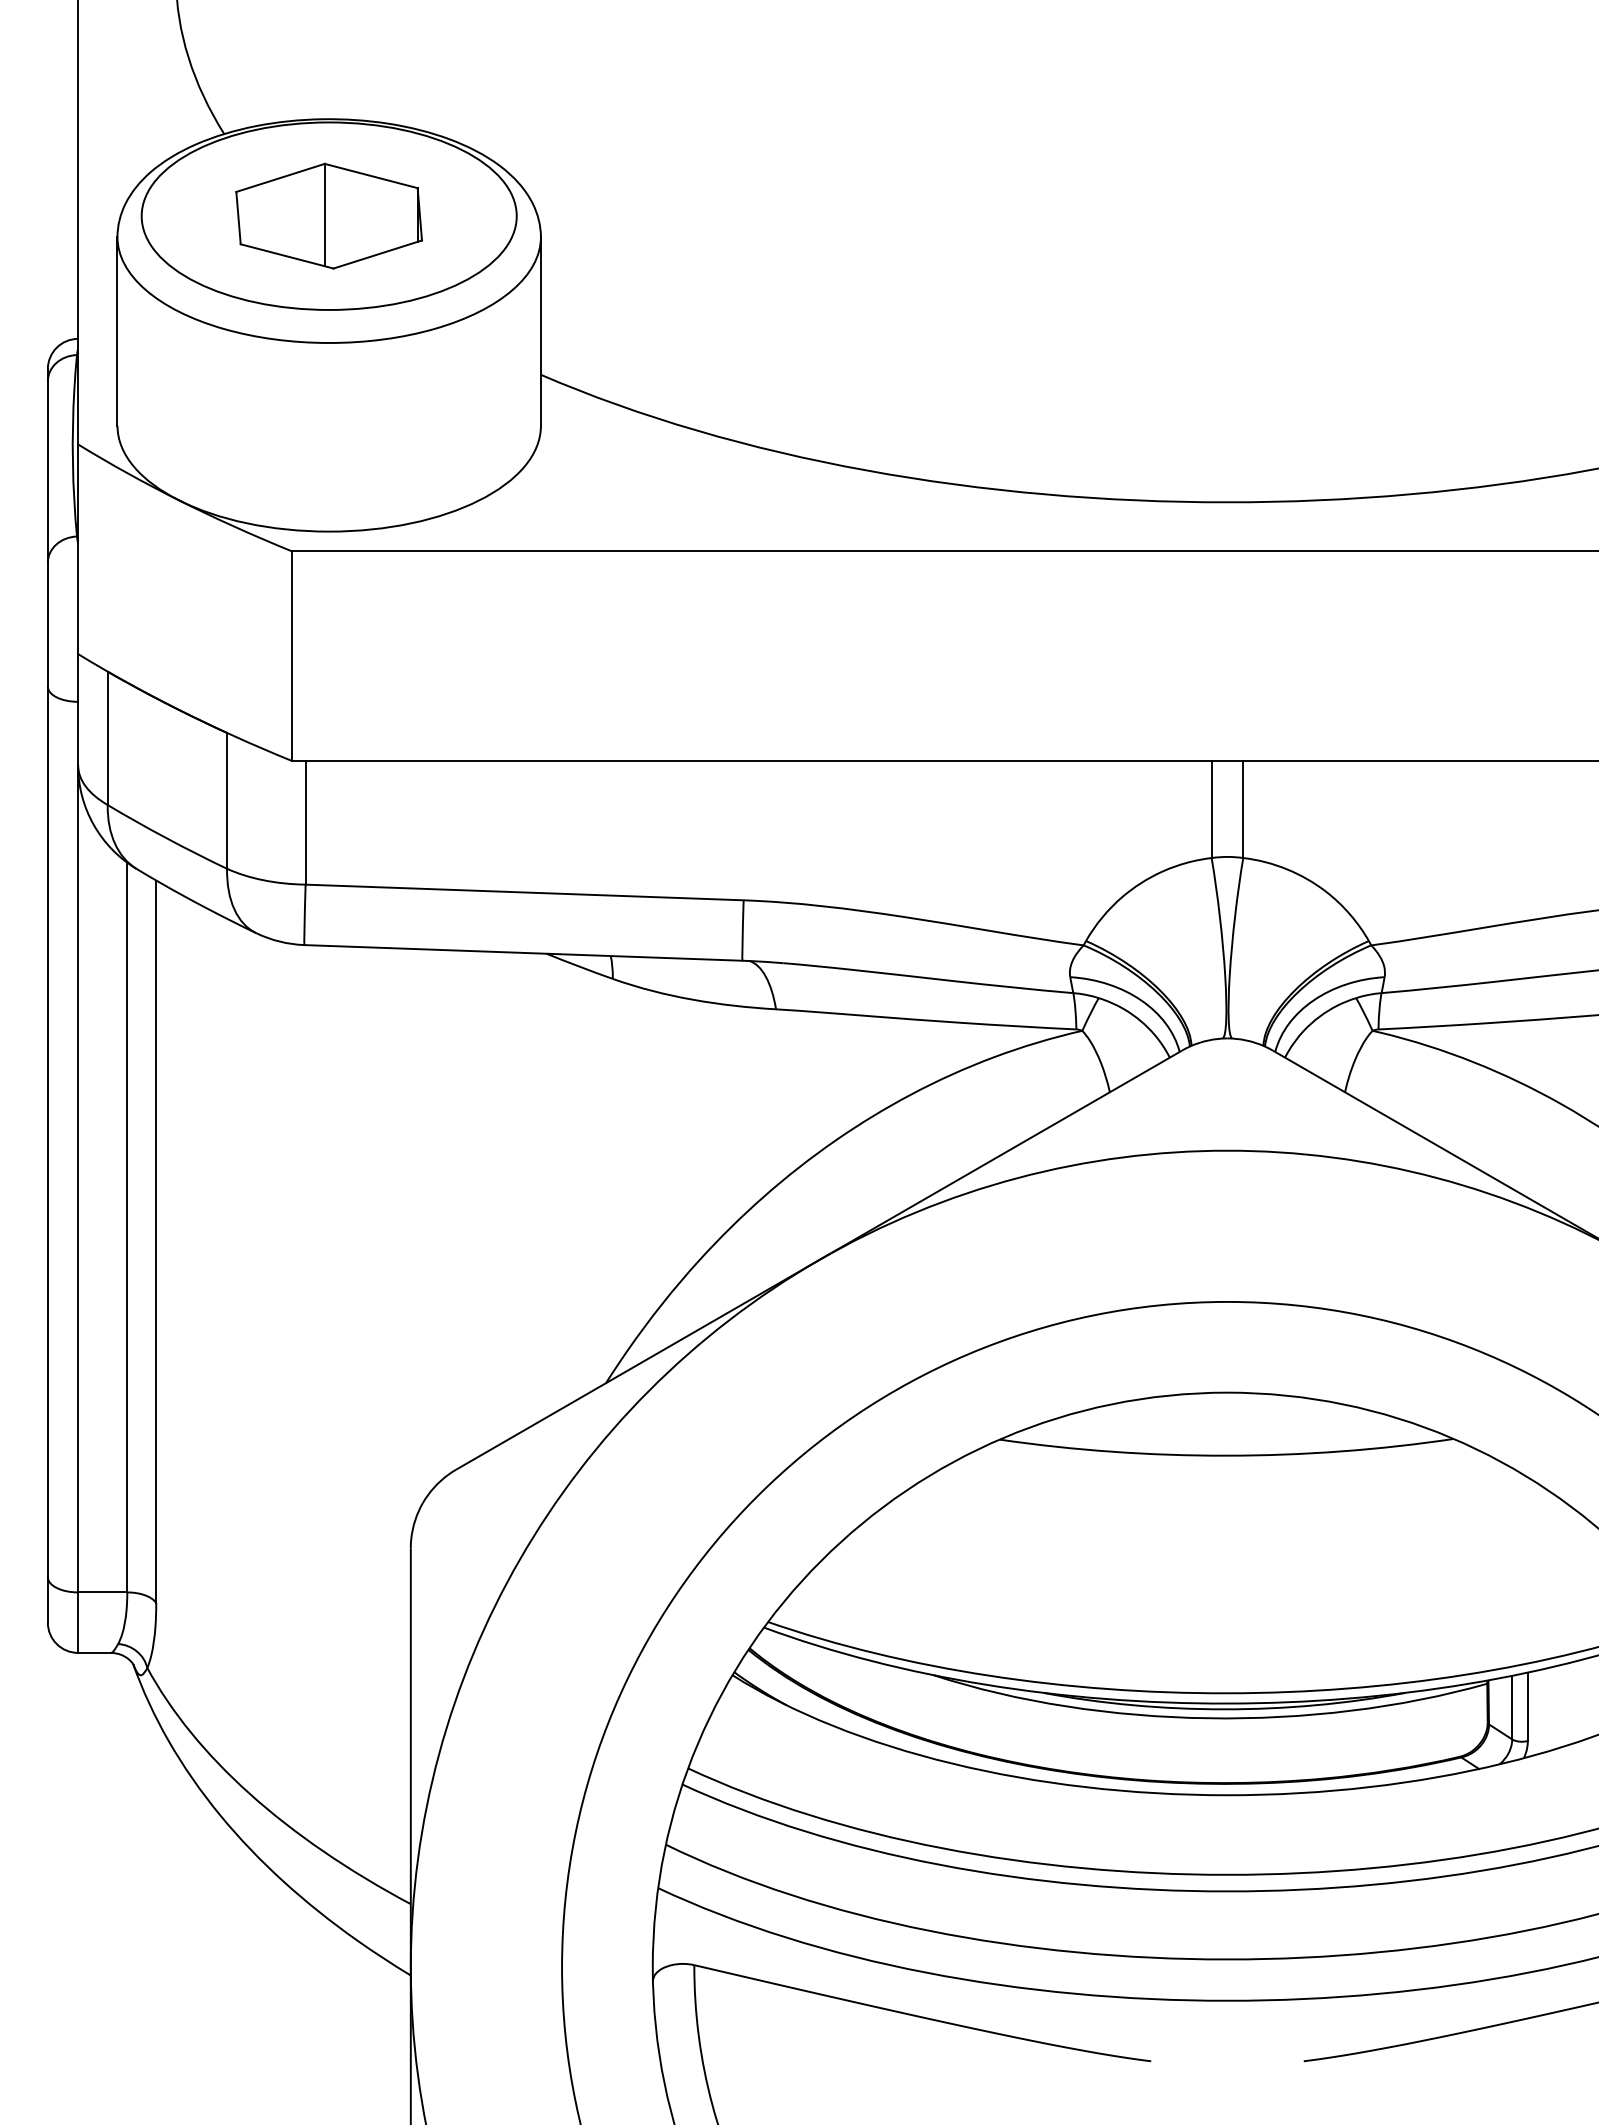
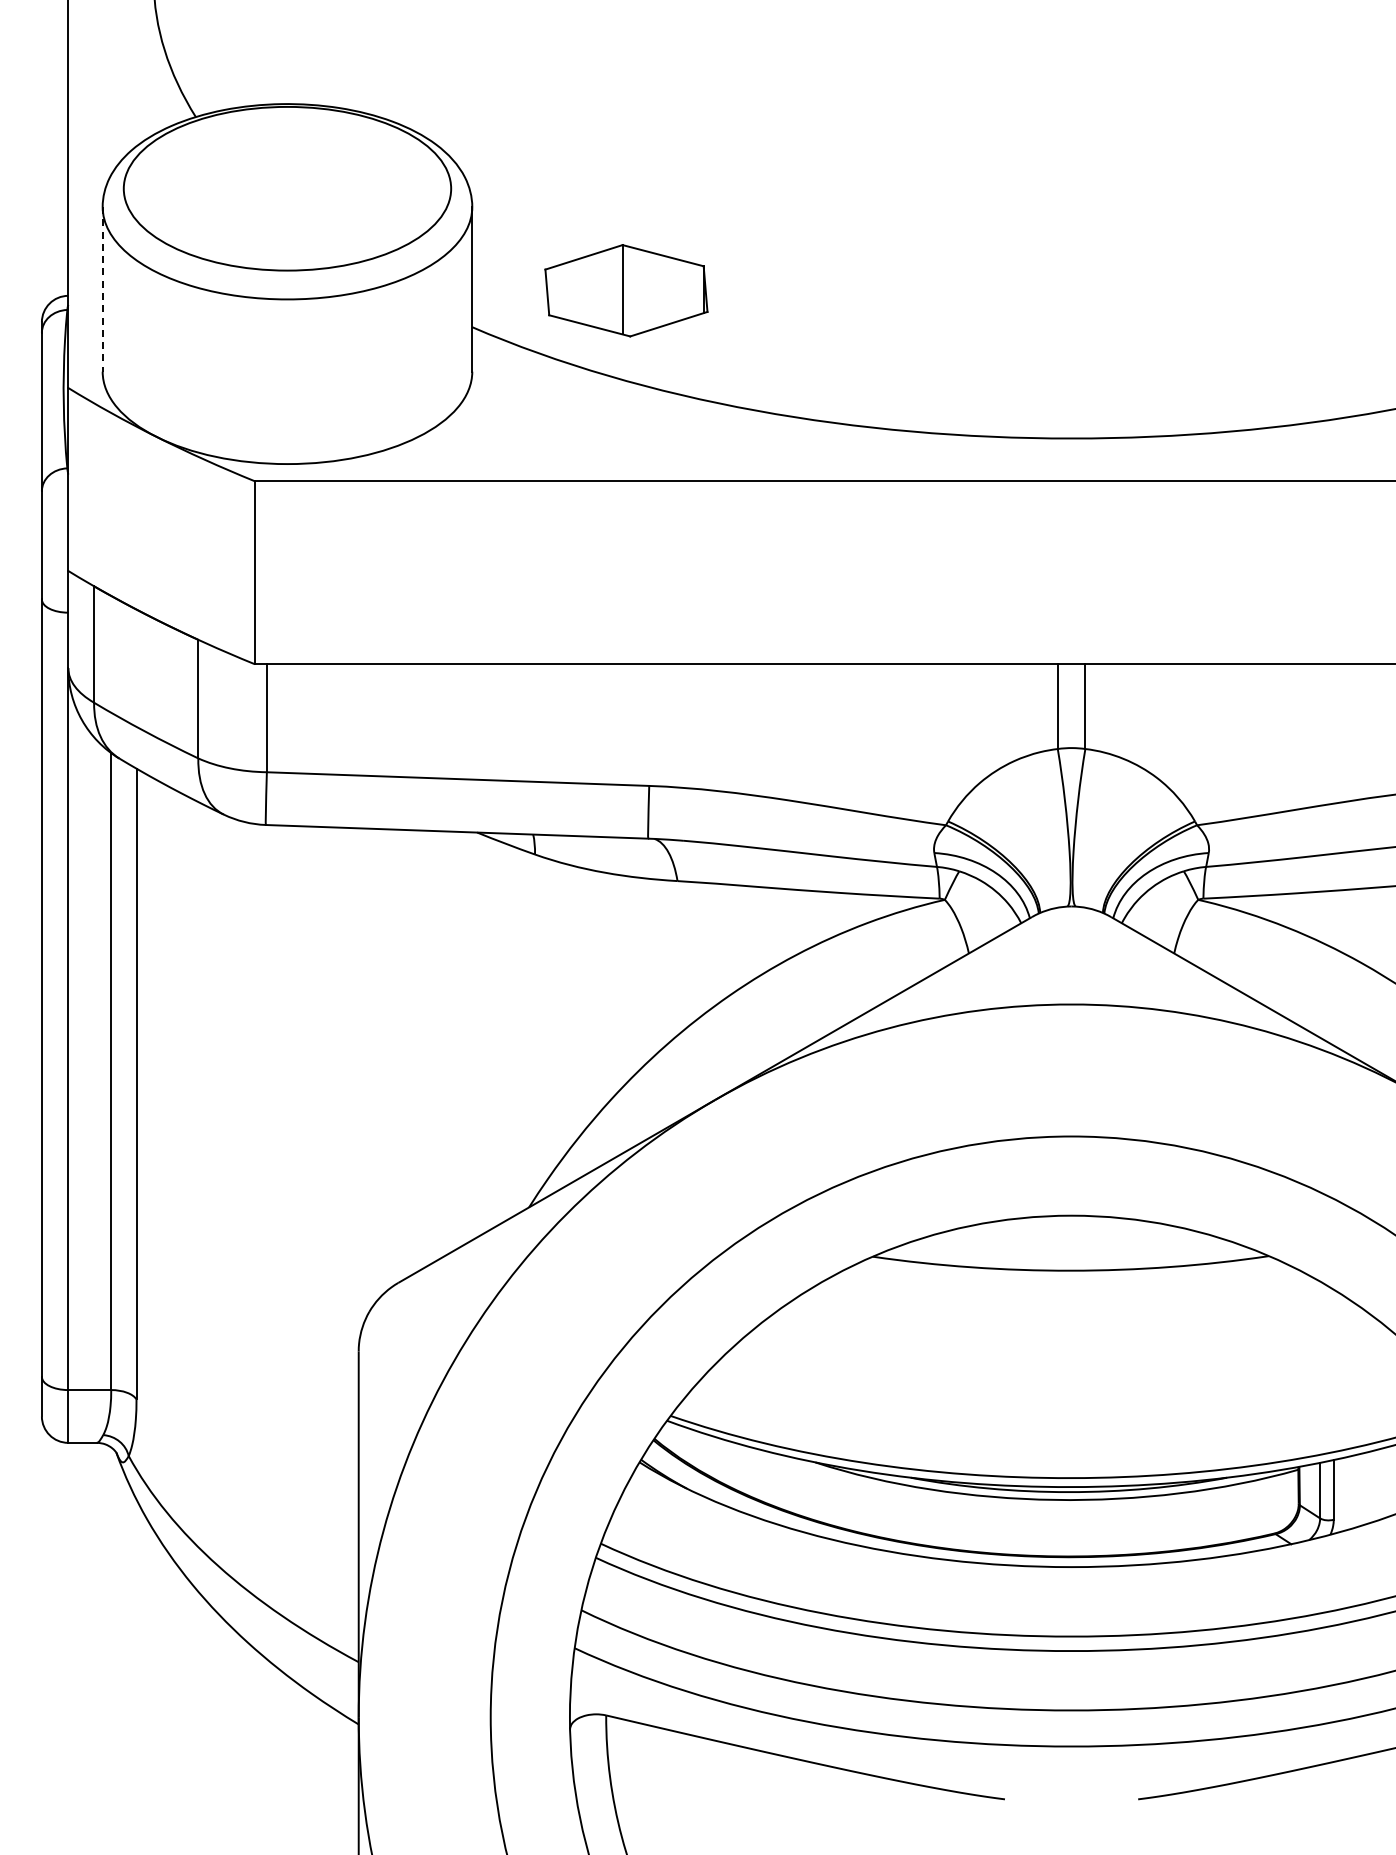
part: (329, 215) -> (626, 290), moved
line: (117, 331) -> (102, 289), solid -> dashed

